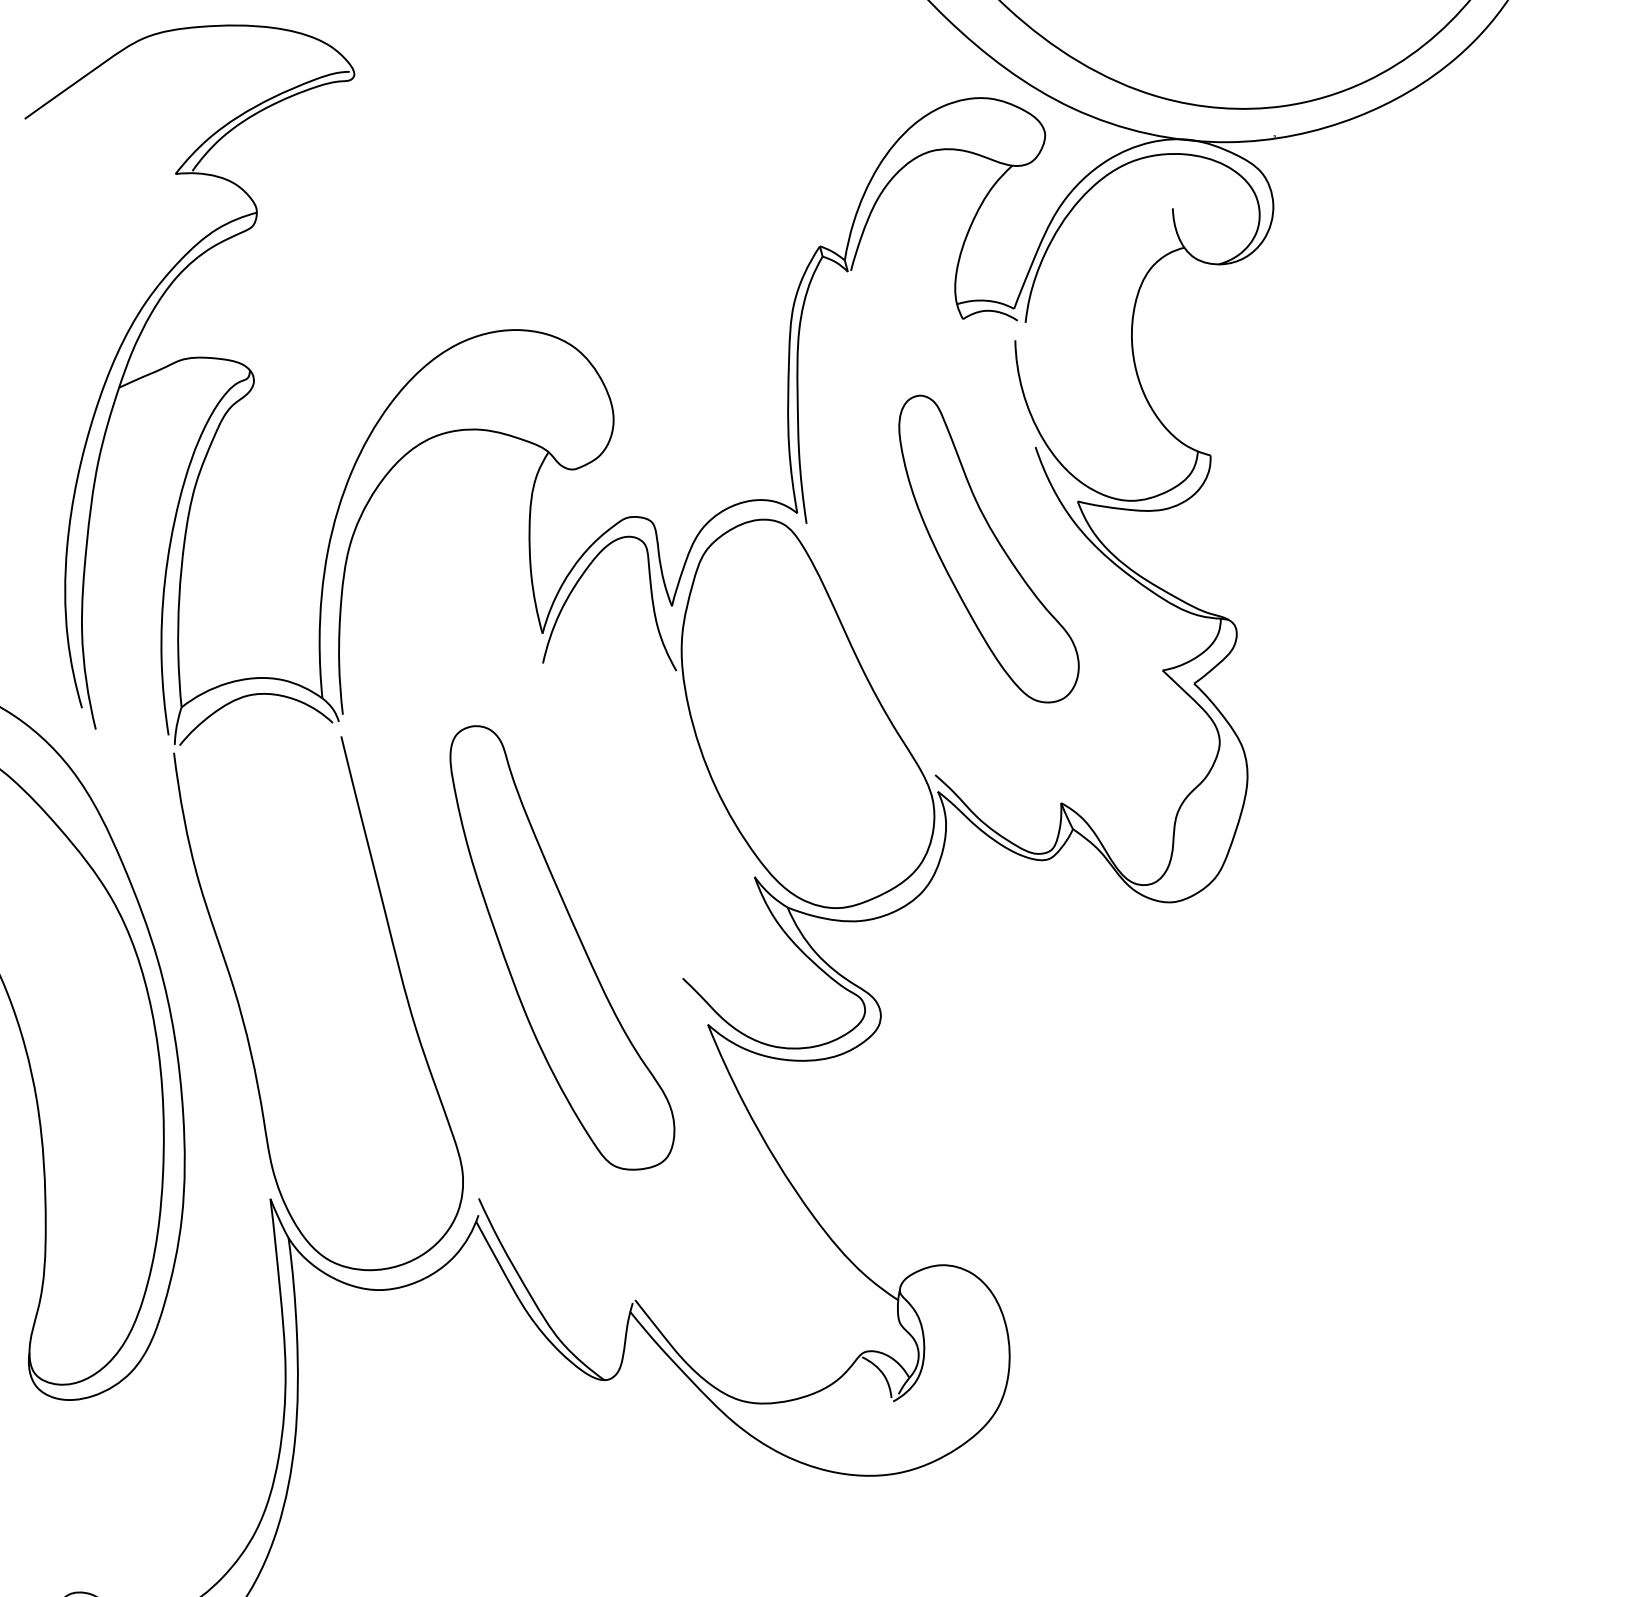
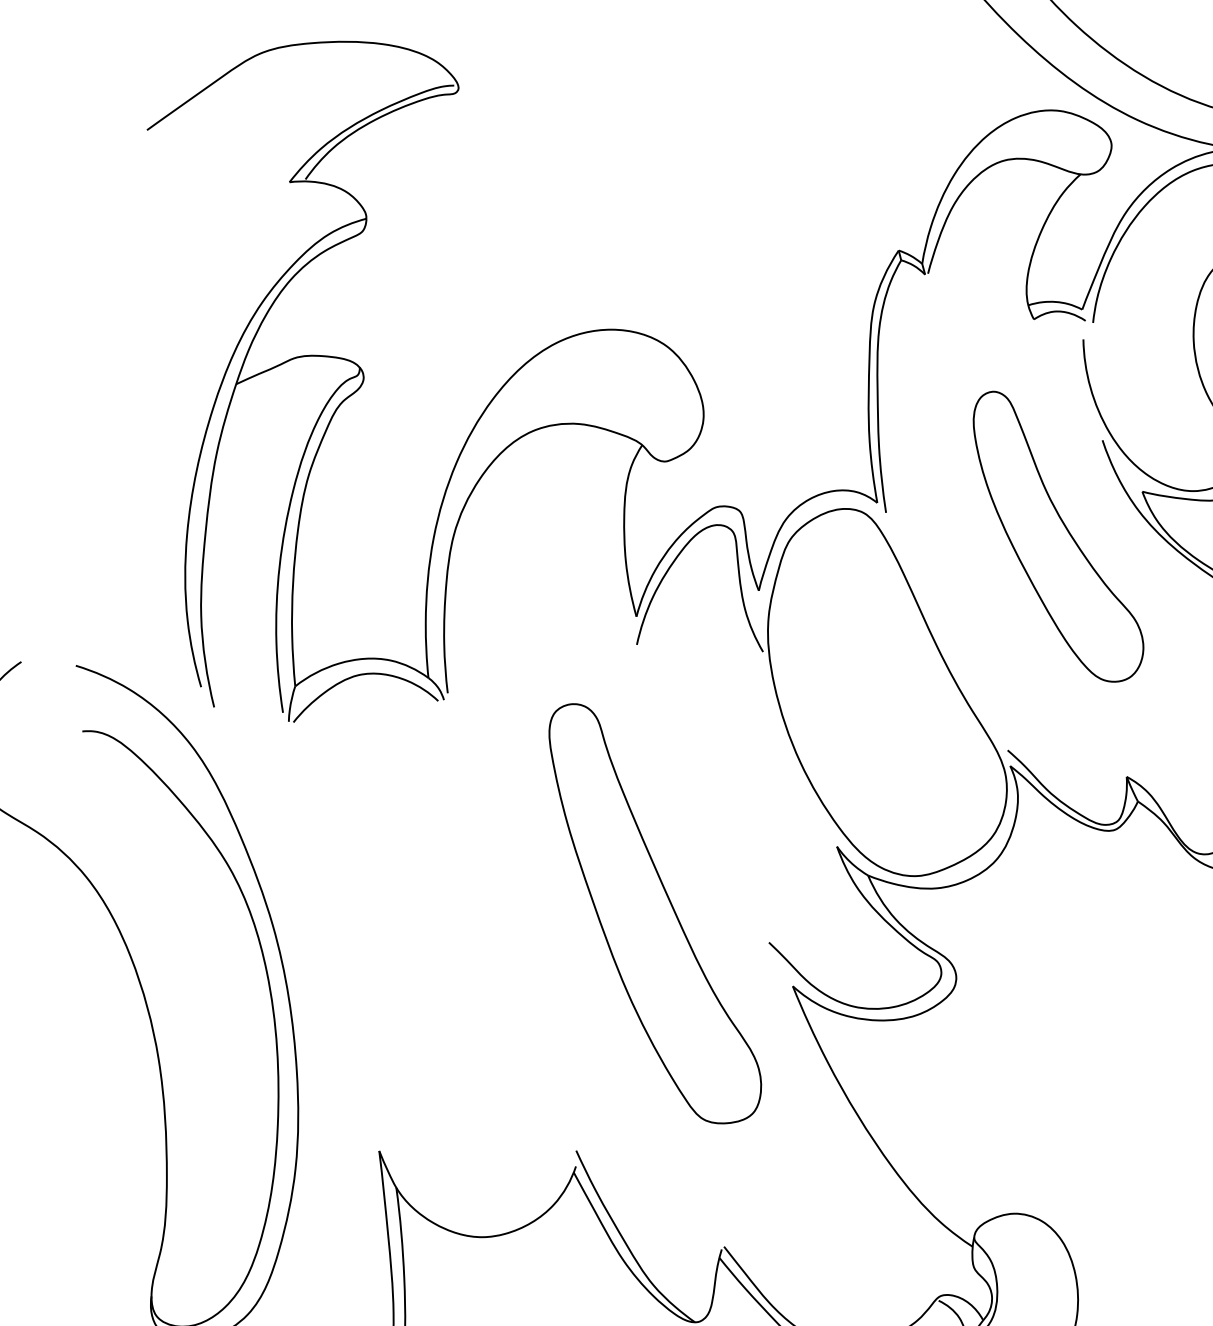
curve: (244, 1021) -> (354, 983), removed

